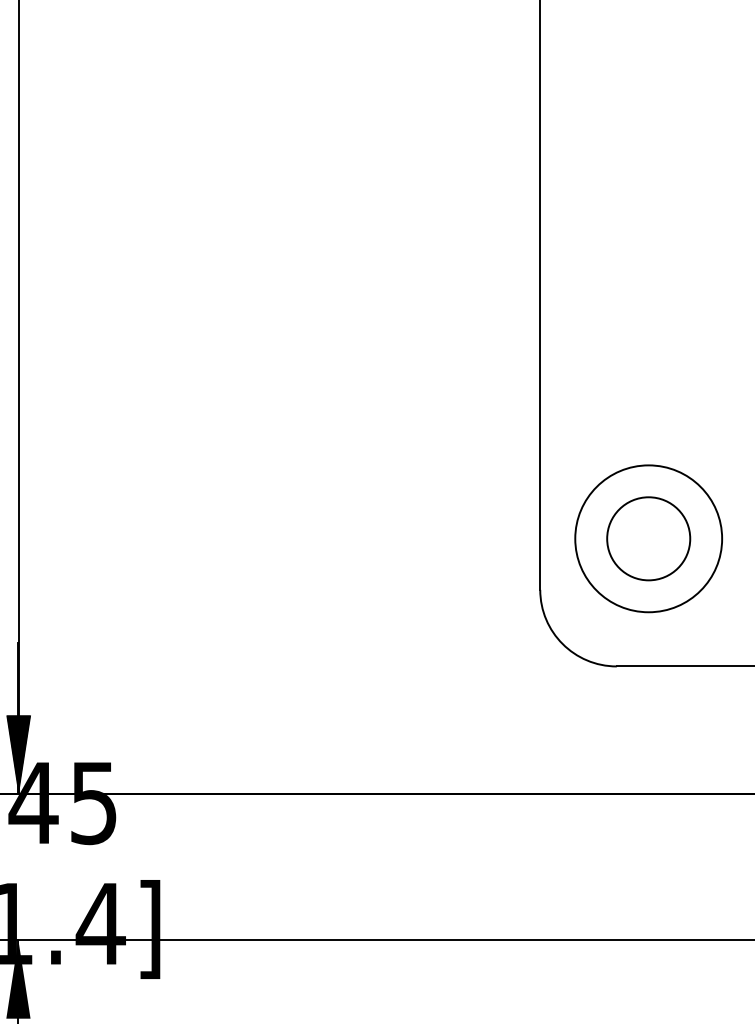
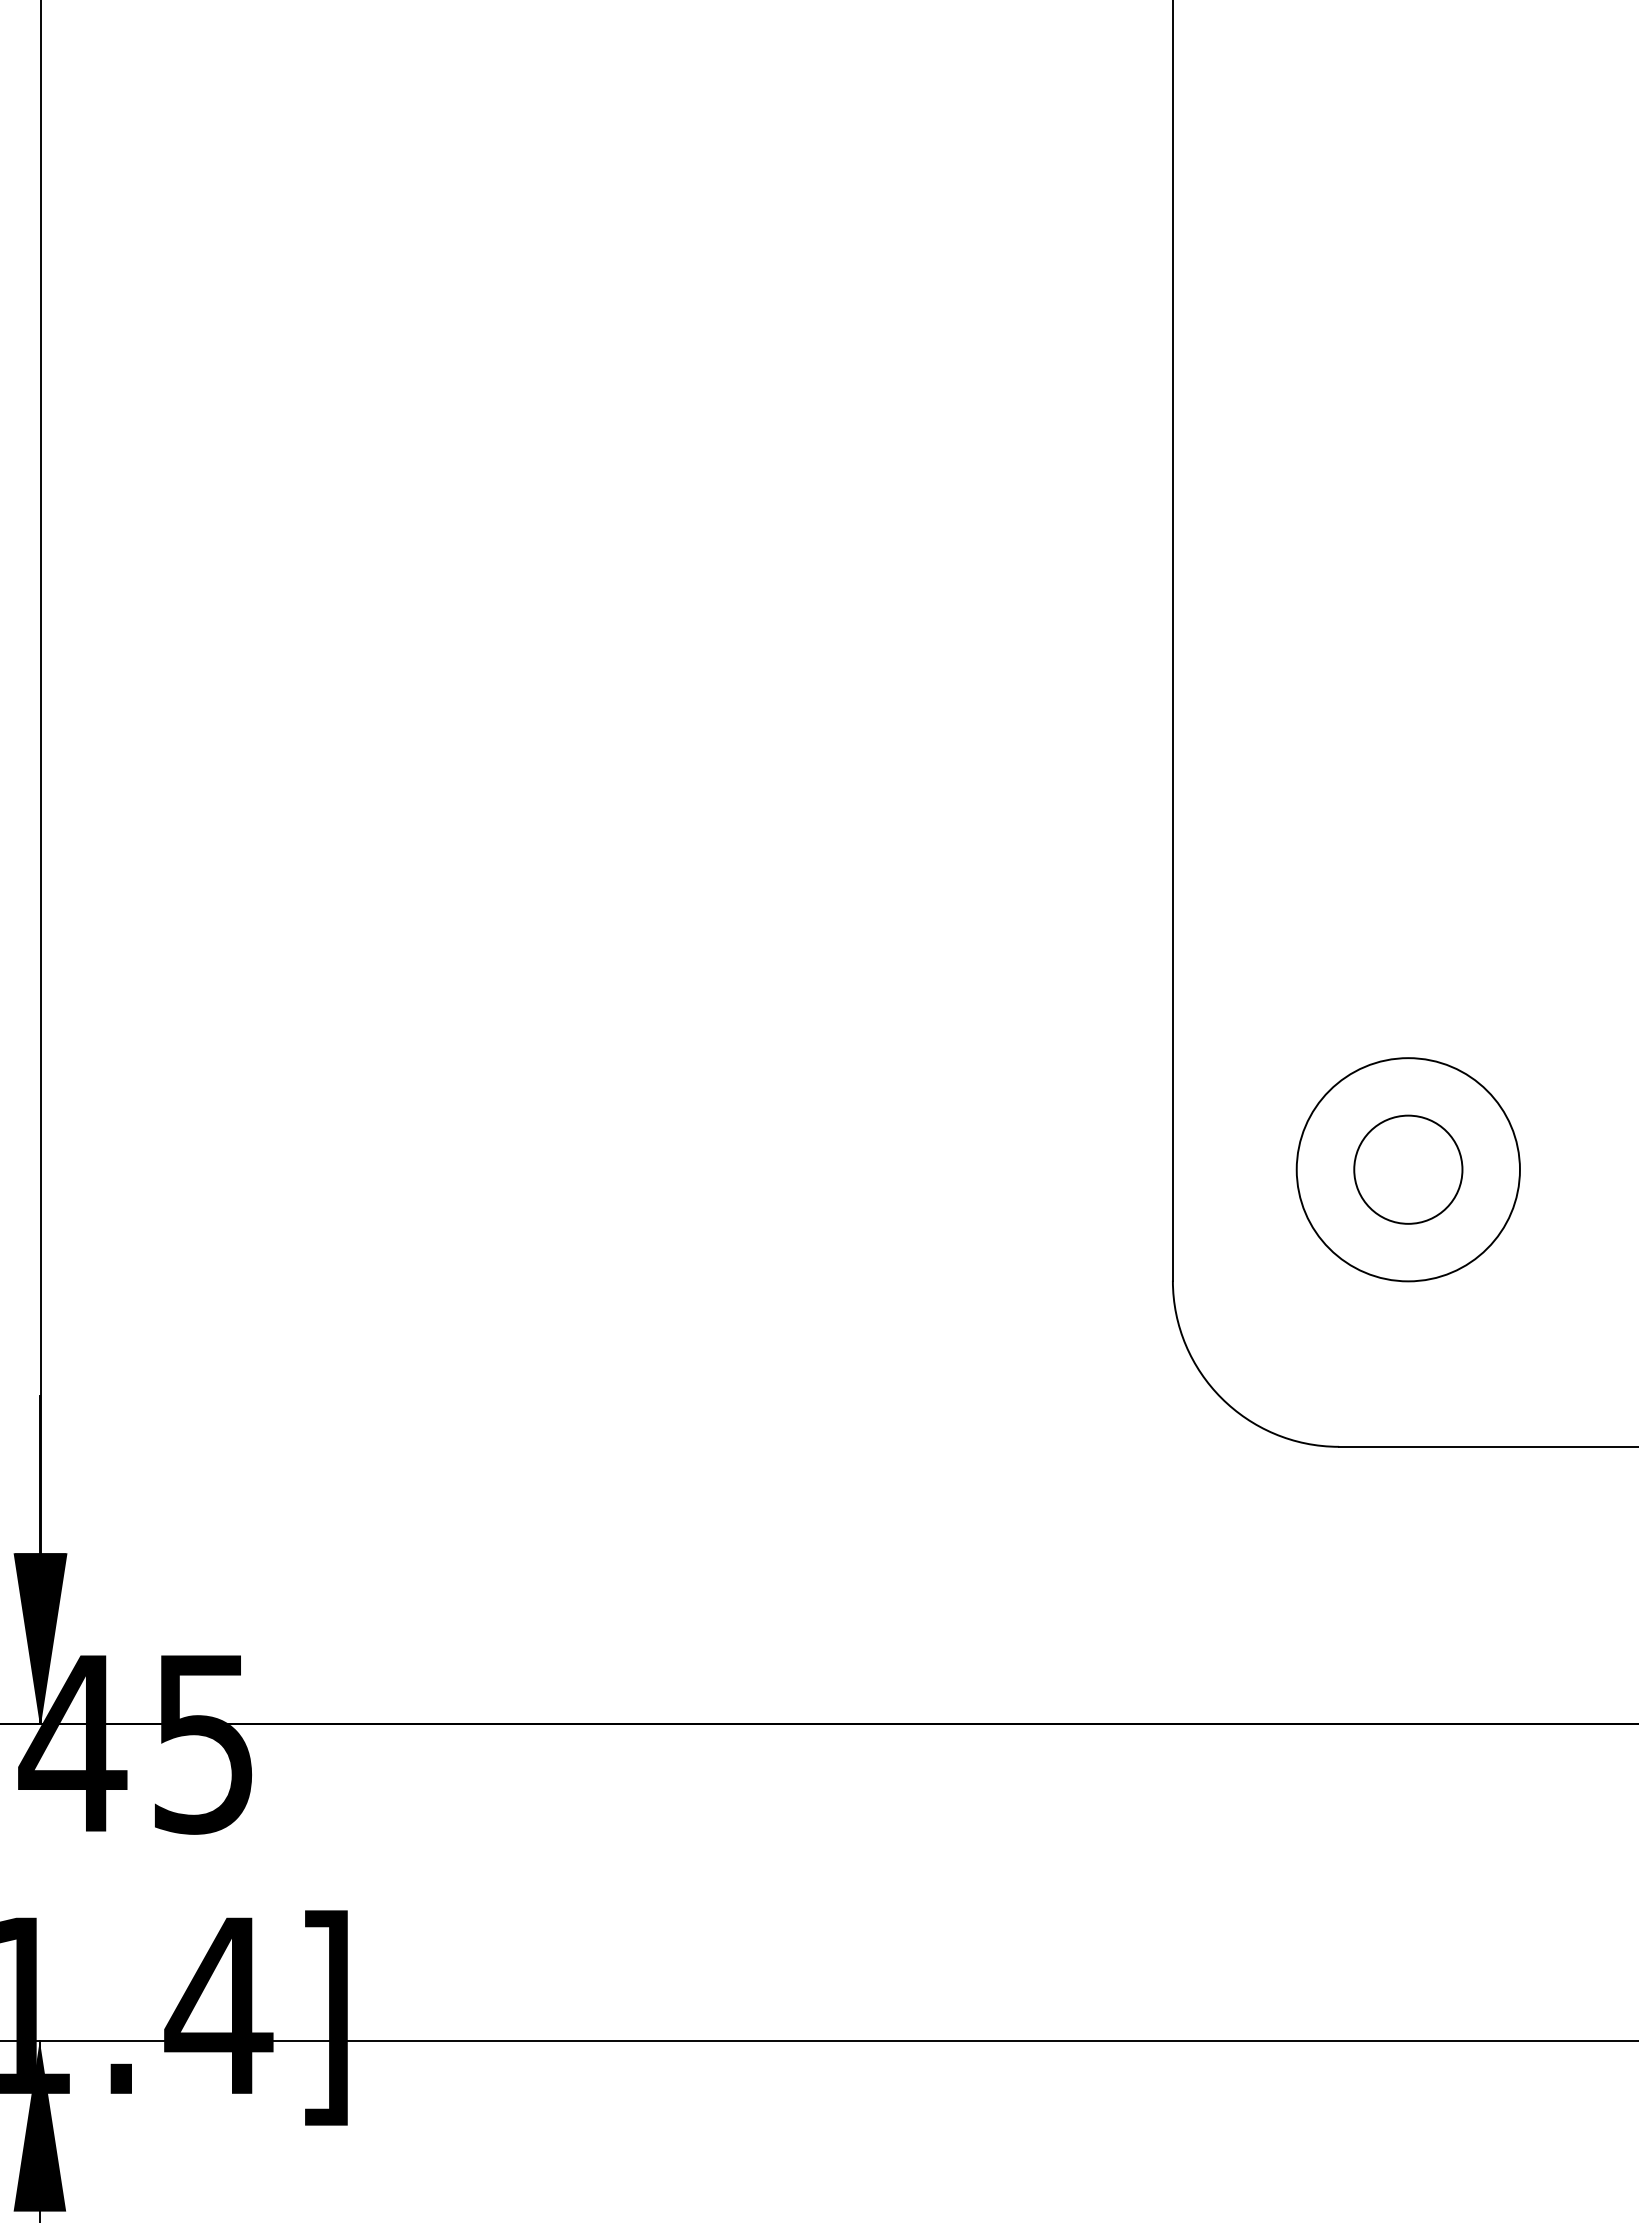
circle: (648, 538) -> (1407, 1169), size x0.6
circle: (648, 538) -> (1407, 1169), size x0.7

